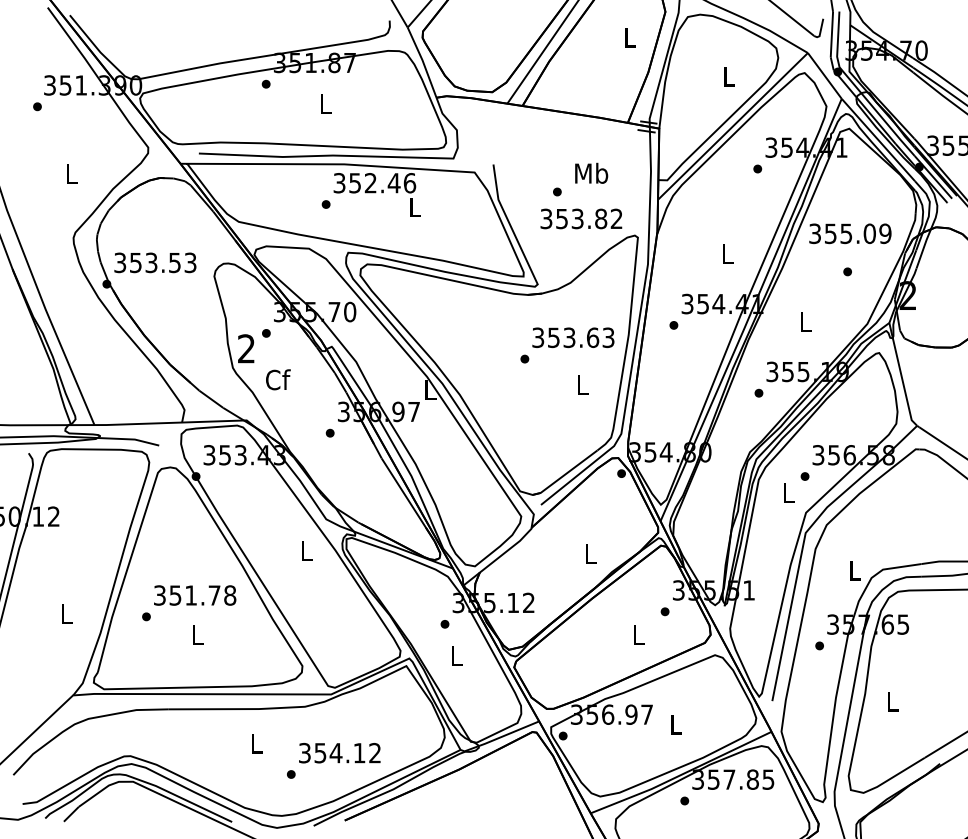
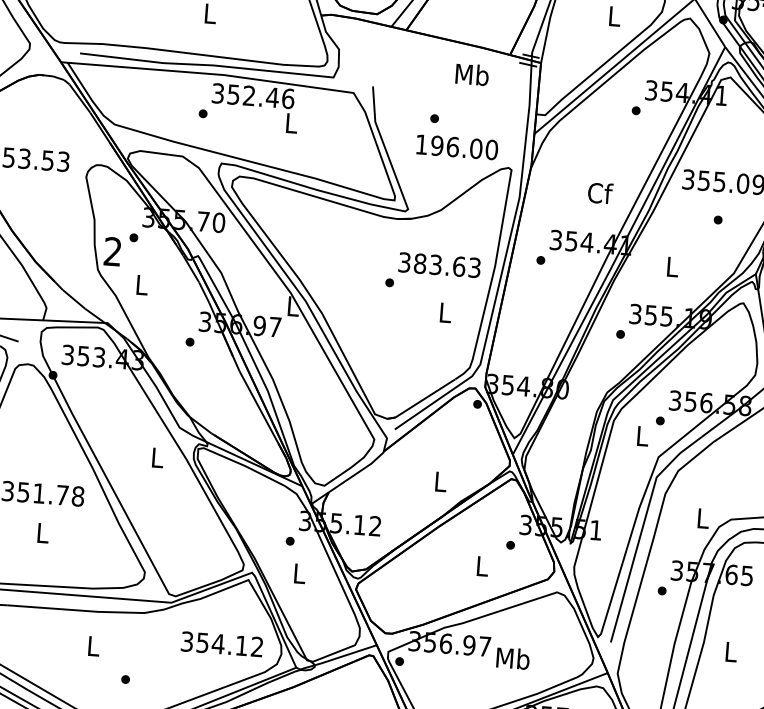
text: (591, 172) -> (472, 73), moved
text: (581, 218) -> (456, 146), 353.82 -> 196.00
text: (728, 253) -> (600, 192), L -> Cf
text: (553, 337) -> (419, 263), 353.63 -> 383.63
text: (278, 379) -> (142, 284), Cf -> L
text: (675, 724) -> (512, 658), L -> Mb
text: (339, 753) -> (221, 644), moved

